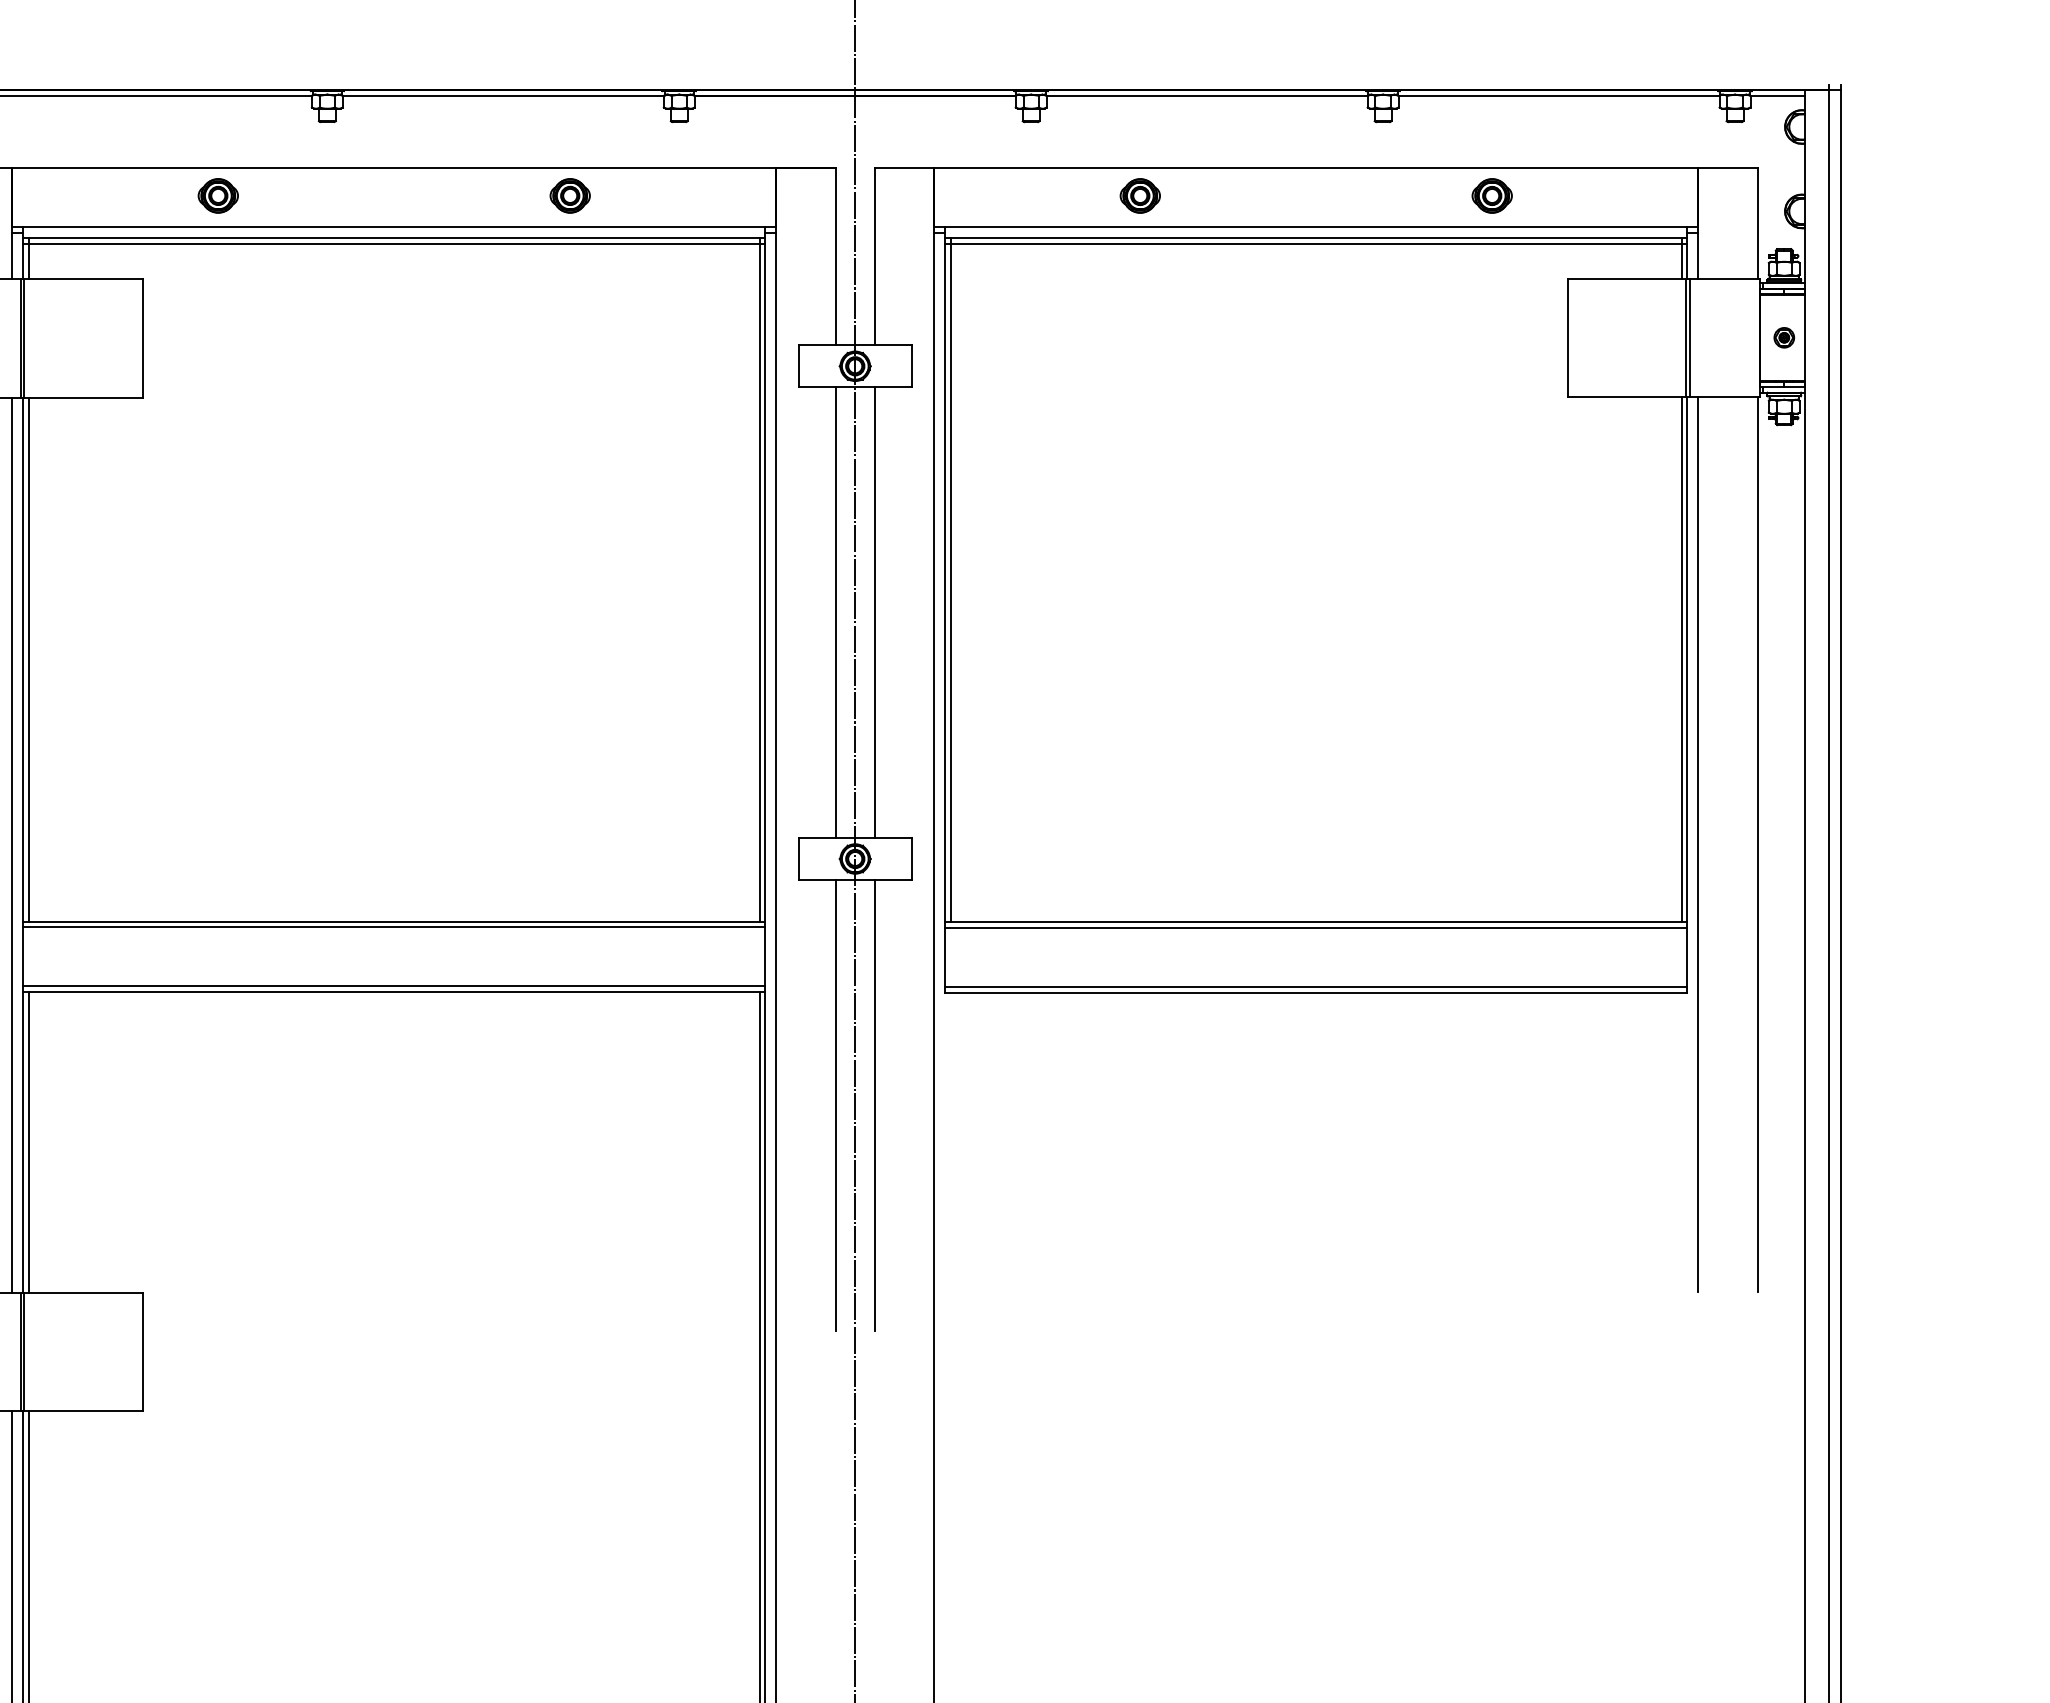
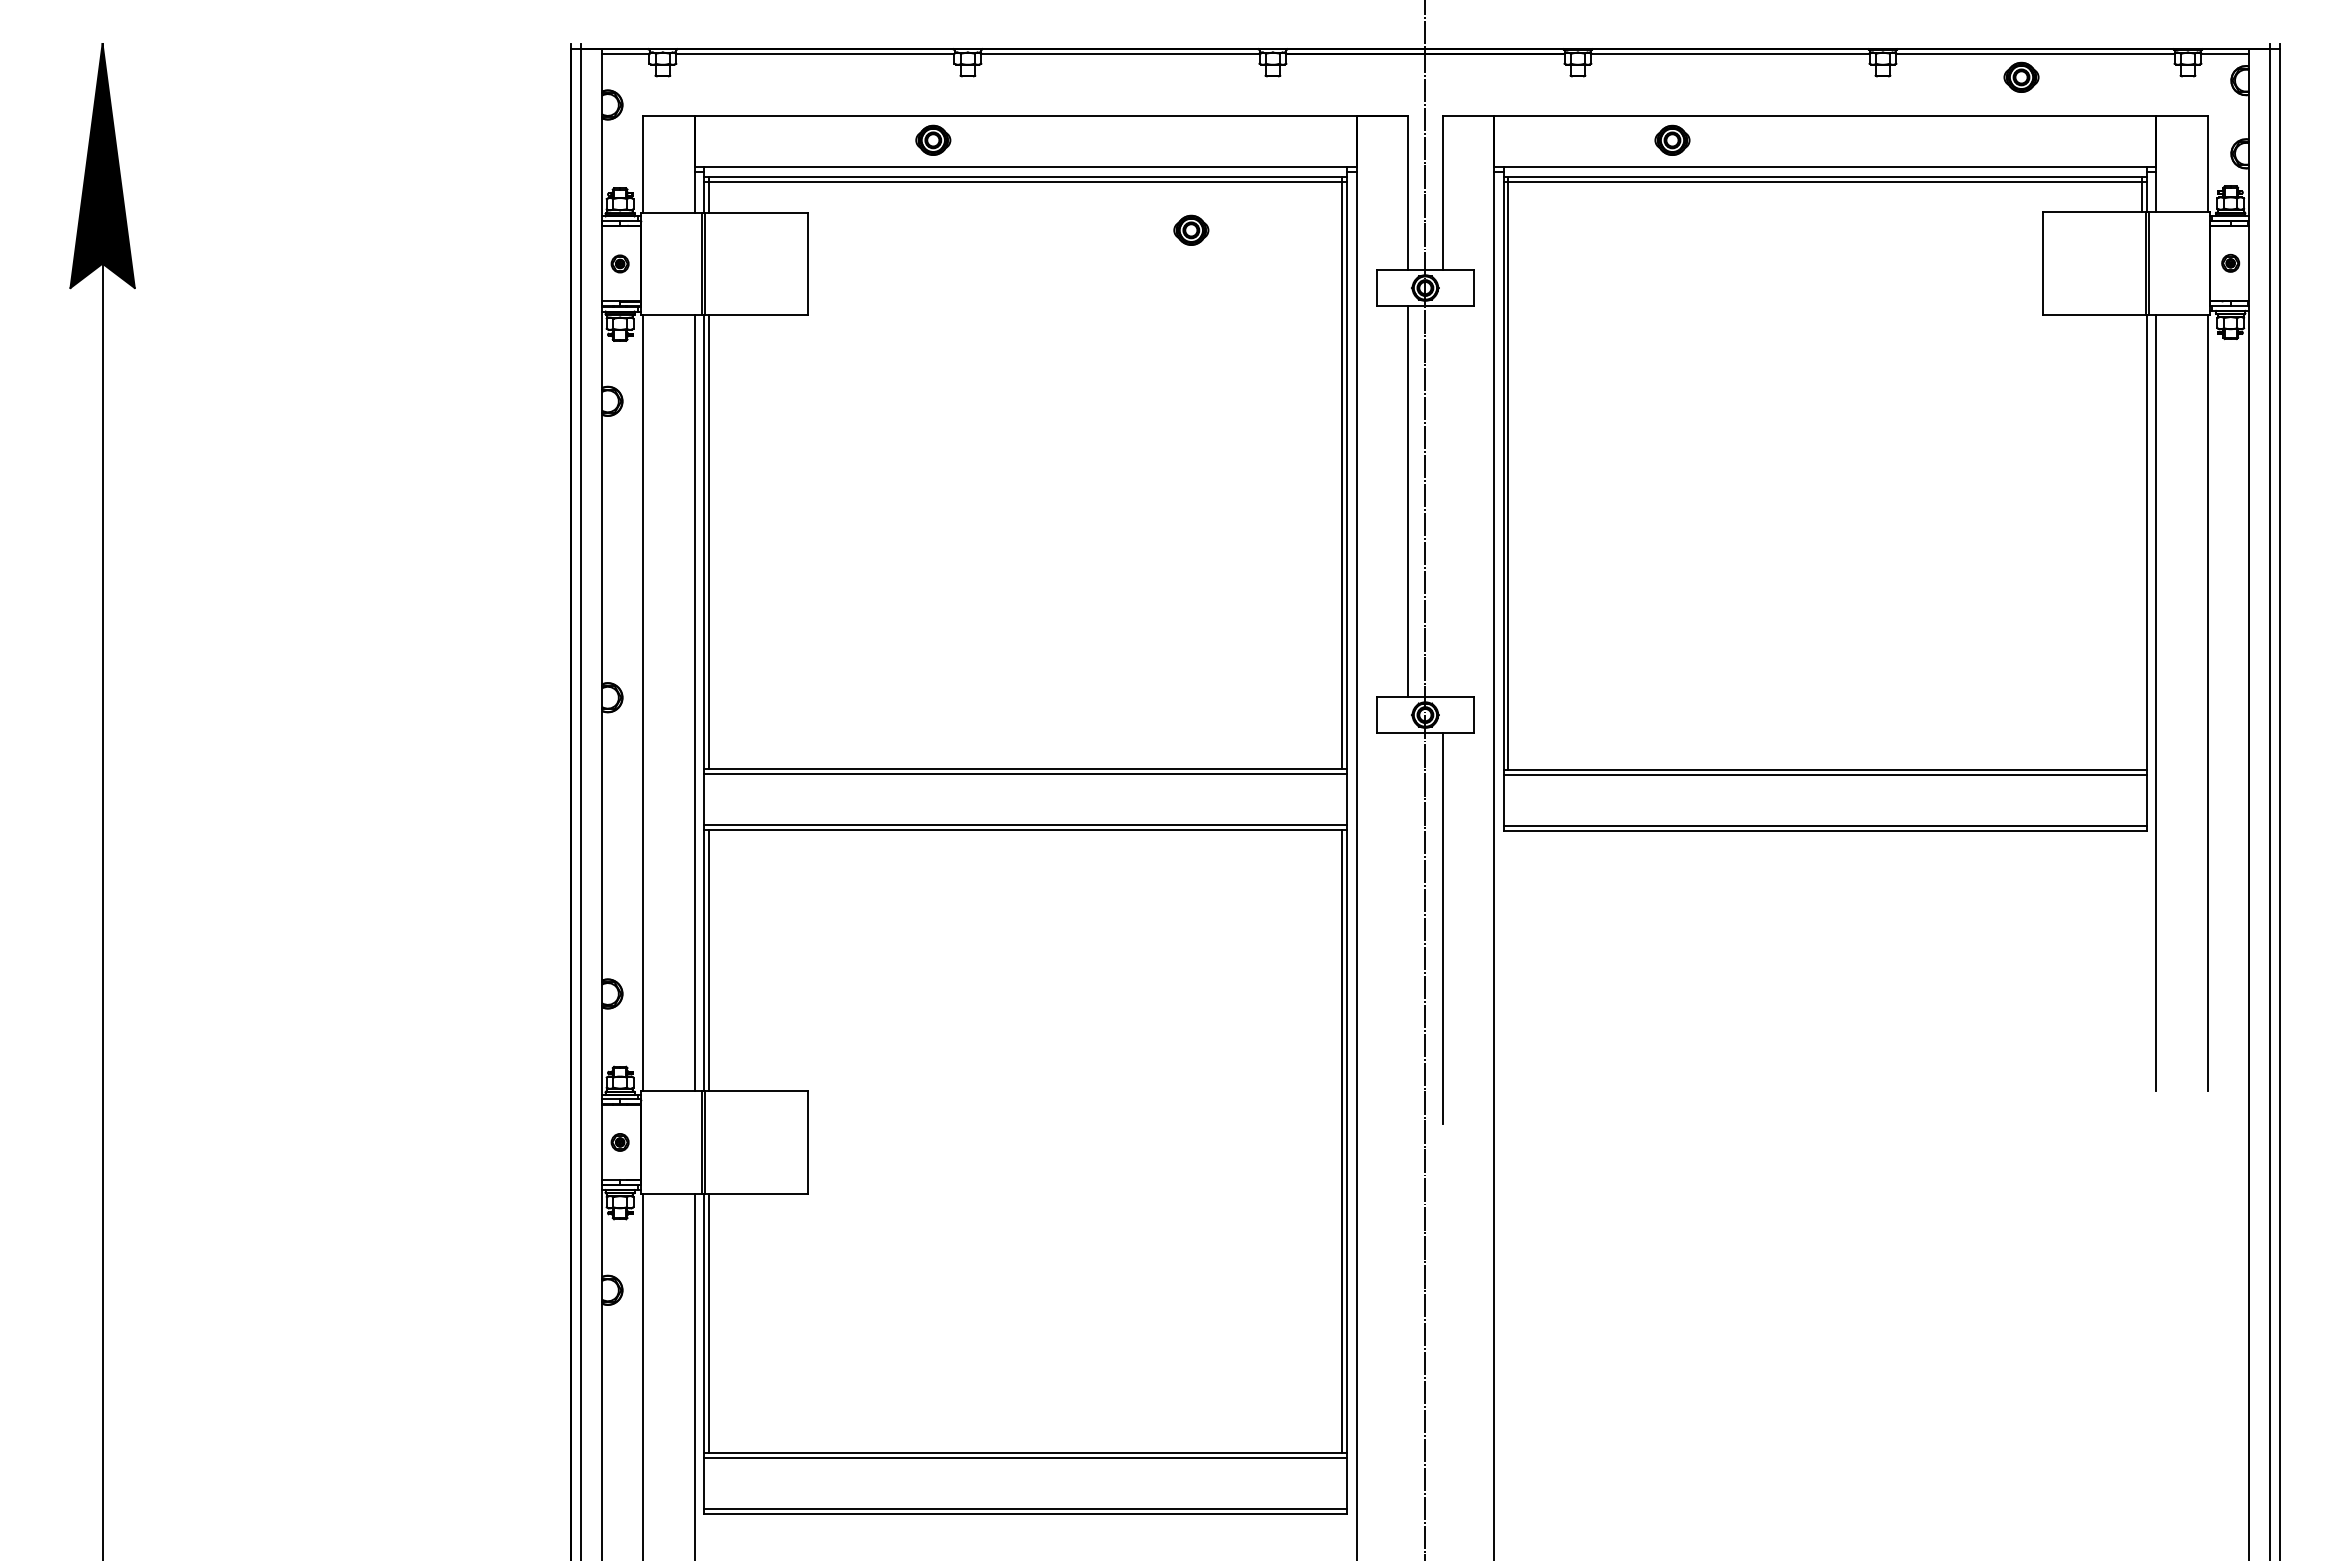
part: (218, 194) -> (933, 139), moved
part: (570, 194) -> (1191, 229), moved
part: (1492, 194) -> (2021, 76), moved
line: (874, 612) -> (1442, 501), removed
line: (1681, 659) -> (2141, 542), removed
line: (835, 1105) -> (1408, 928), removed

